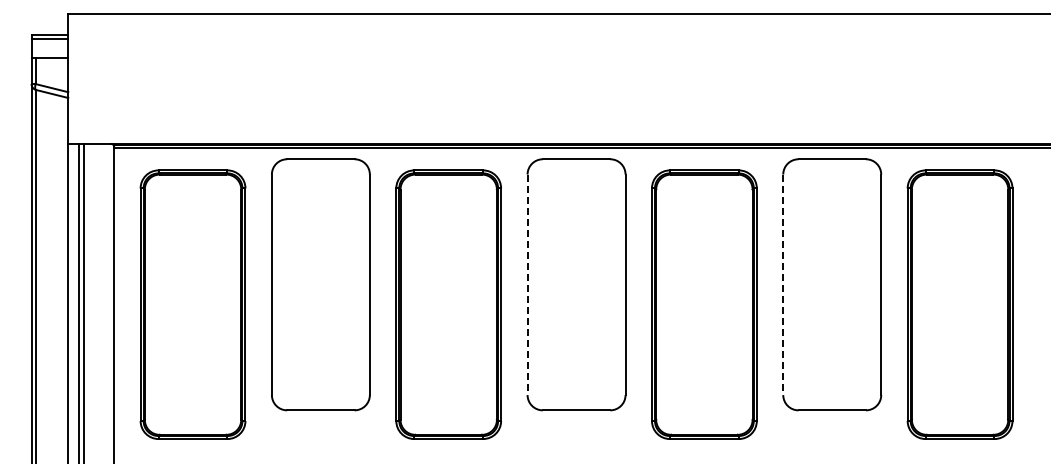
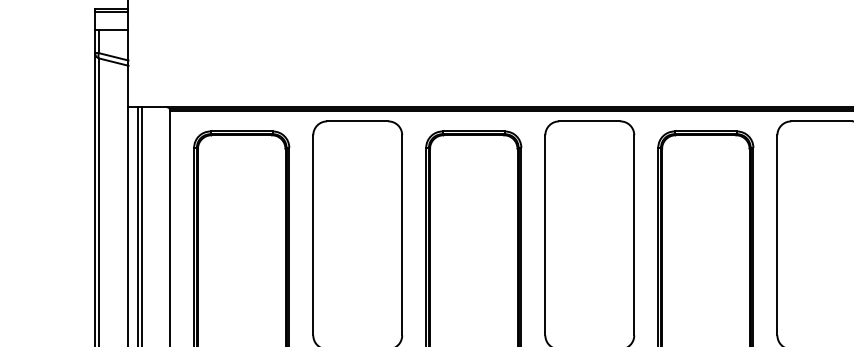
line: (527, 285) -> (545, 235), dashed -> solid
line: (783, 285) -> (777, 235), dashed -> solid

